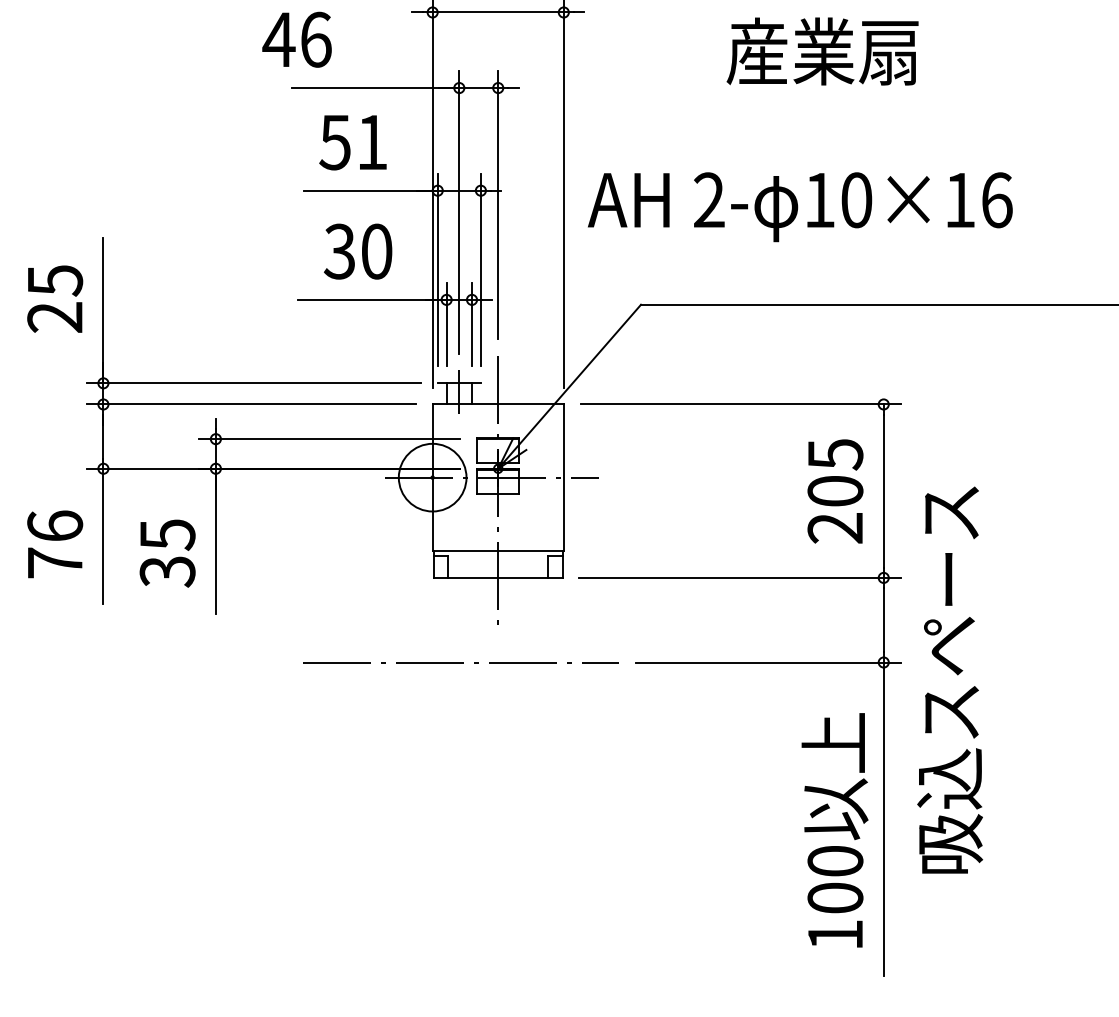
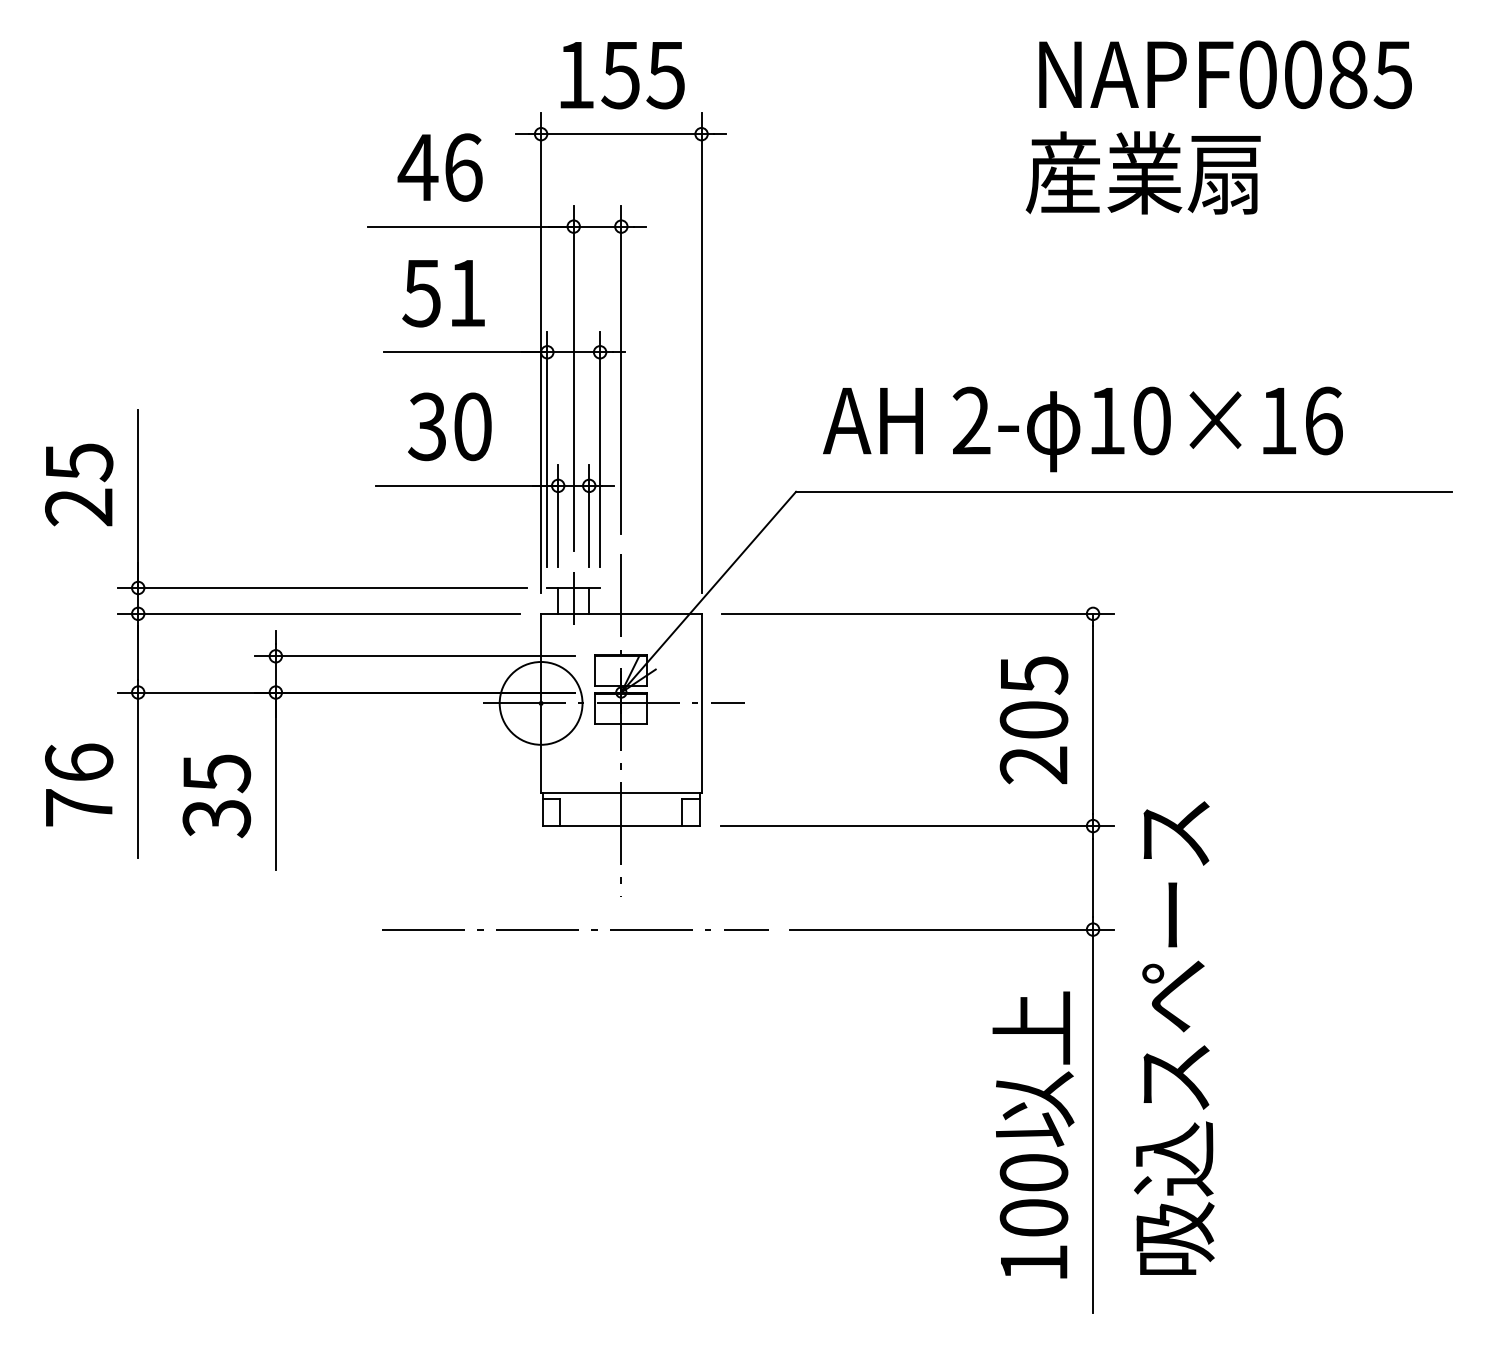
text: (296, 39) -> (439, 167), moved
text: (821, 51) -> (1142, 172), moved
text: (799, 207) -> (1082, 429), moved
text: (950, 679) -> (1174, 1037), moved

